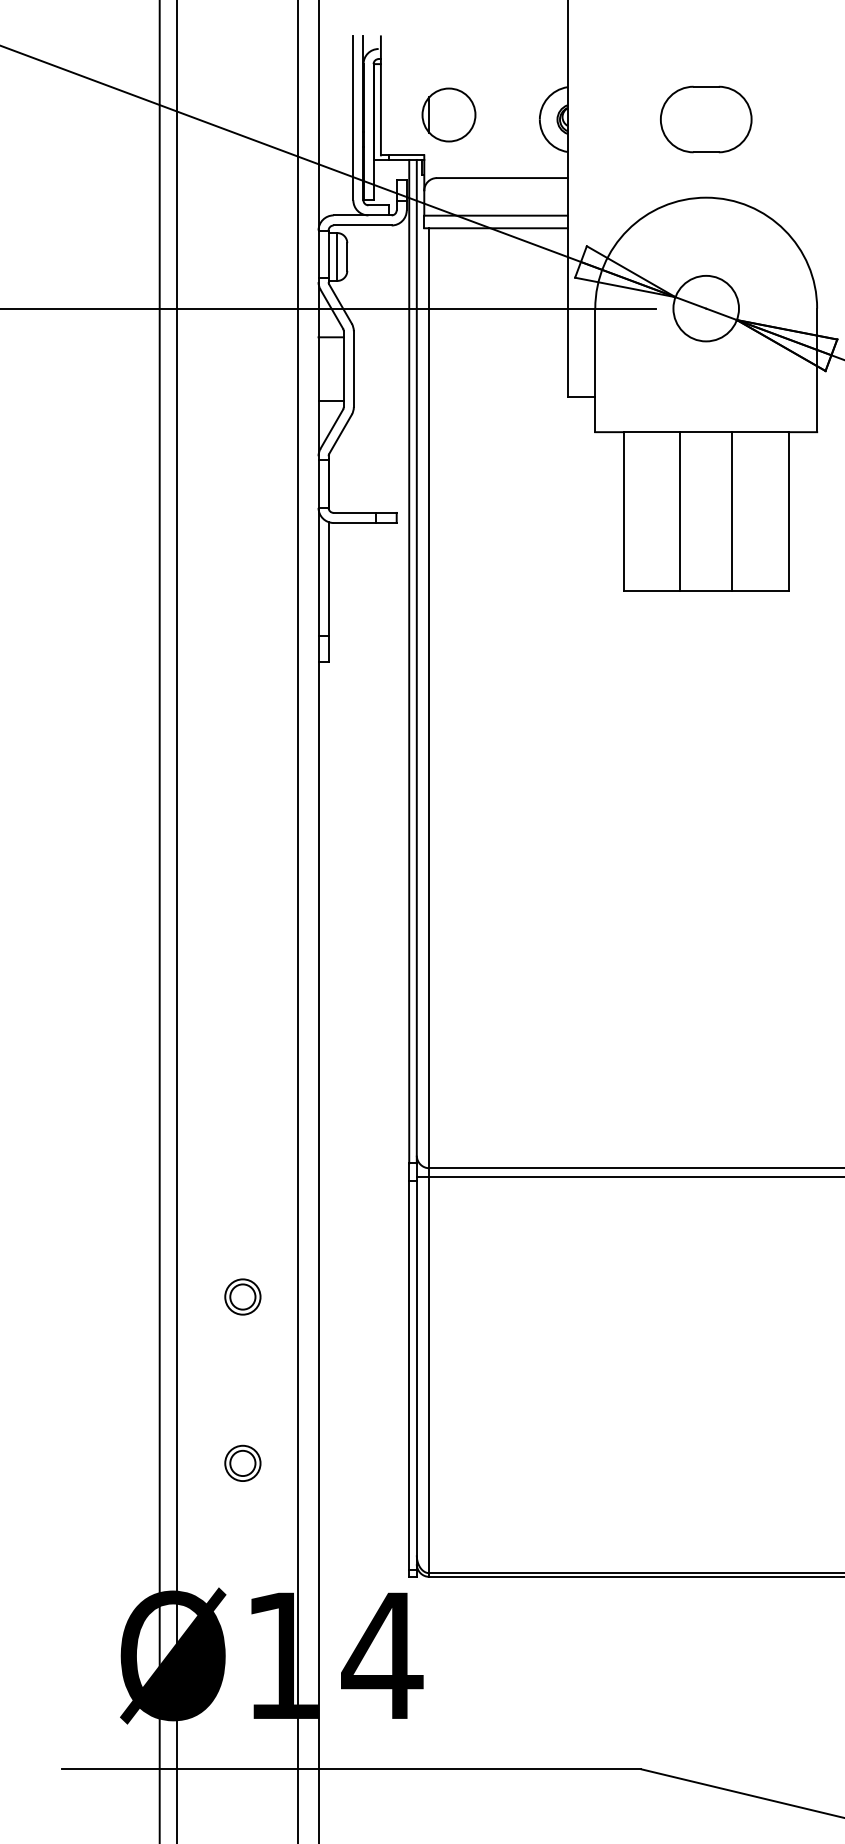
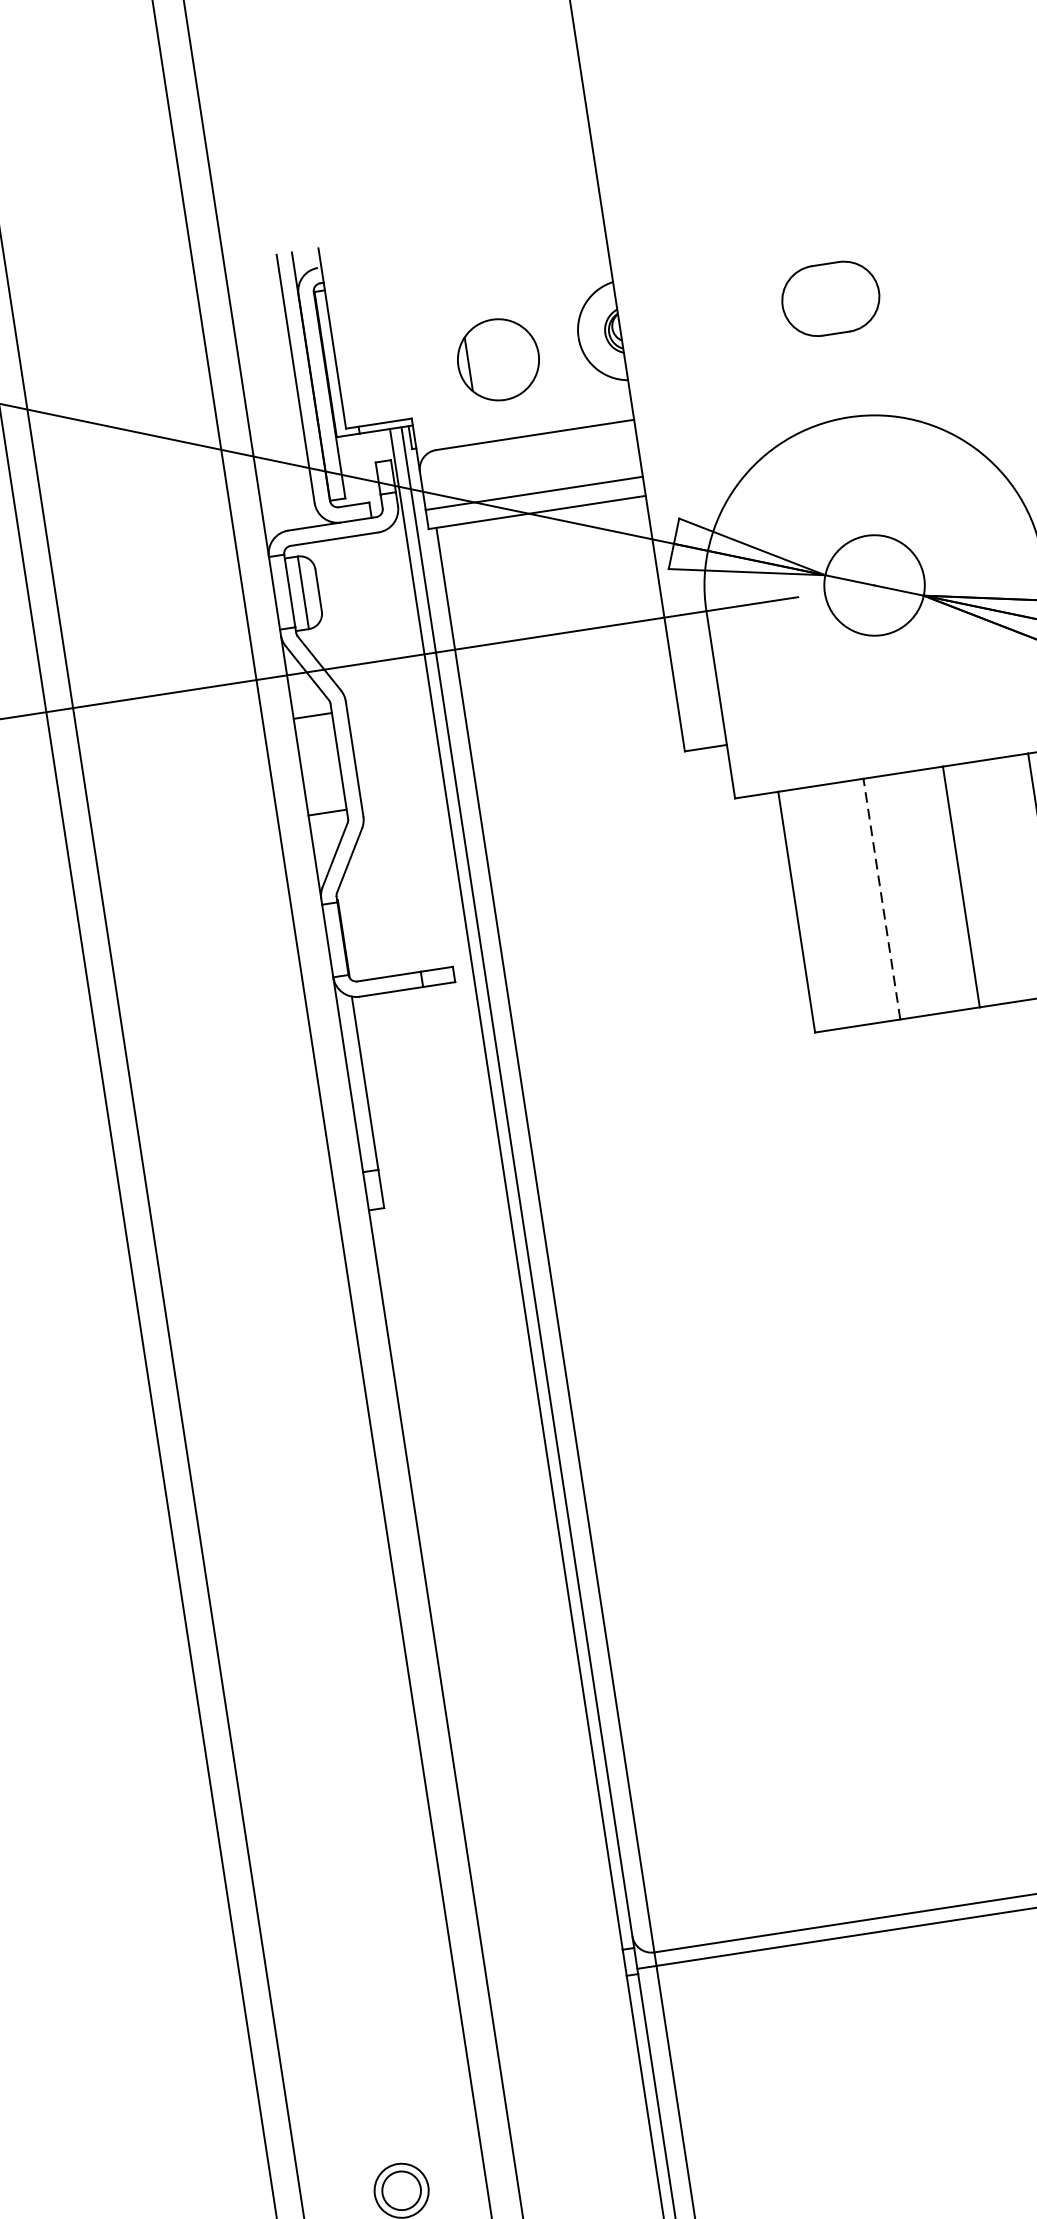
part: (448, 114) -> (497, 359), moved
part: (706, 119) -> (831, 298), size x0.7
line: (679, 511) -> (881, 899), solid -> dashed

